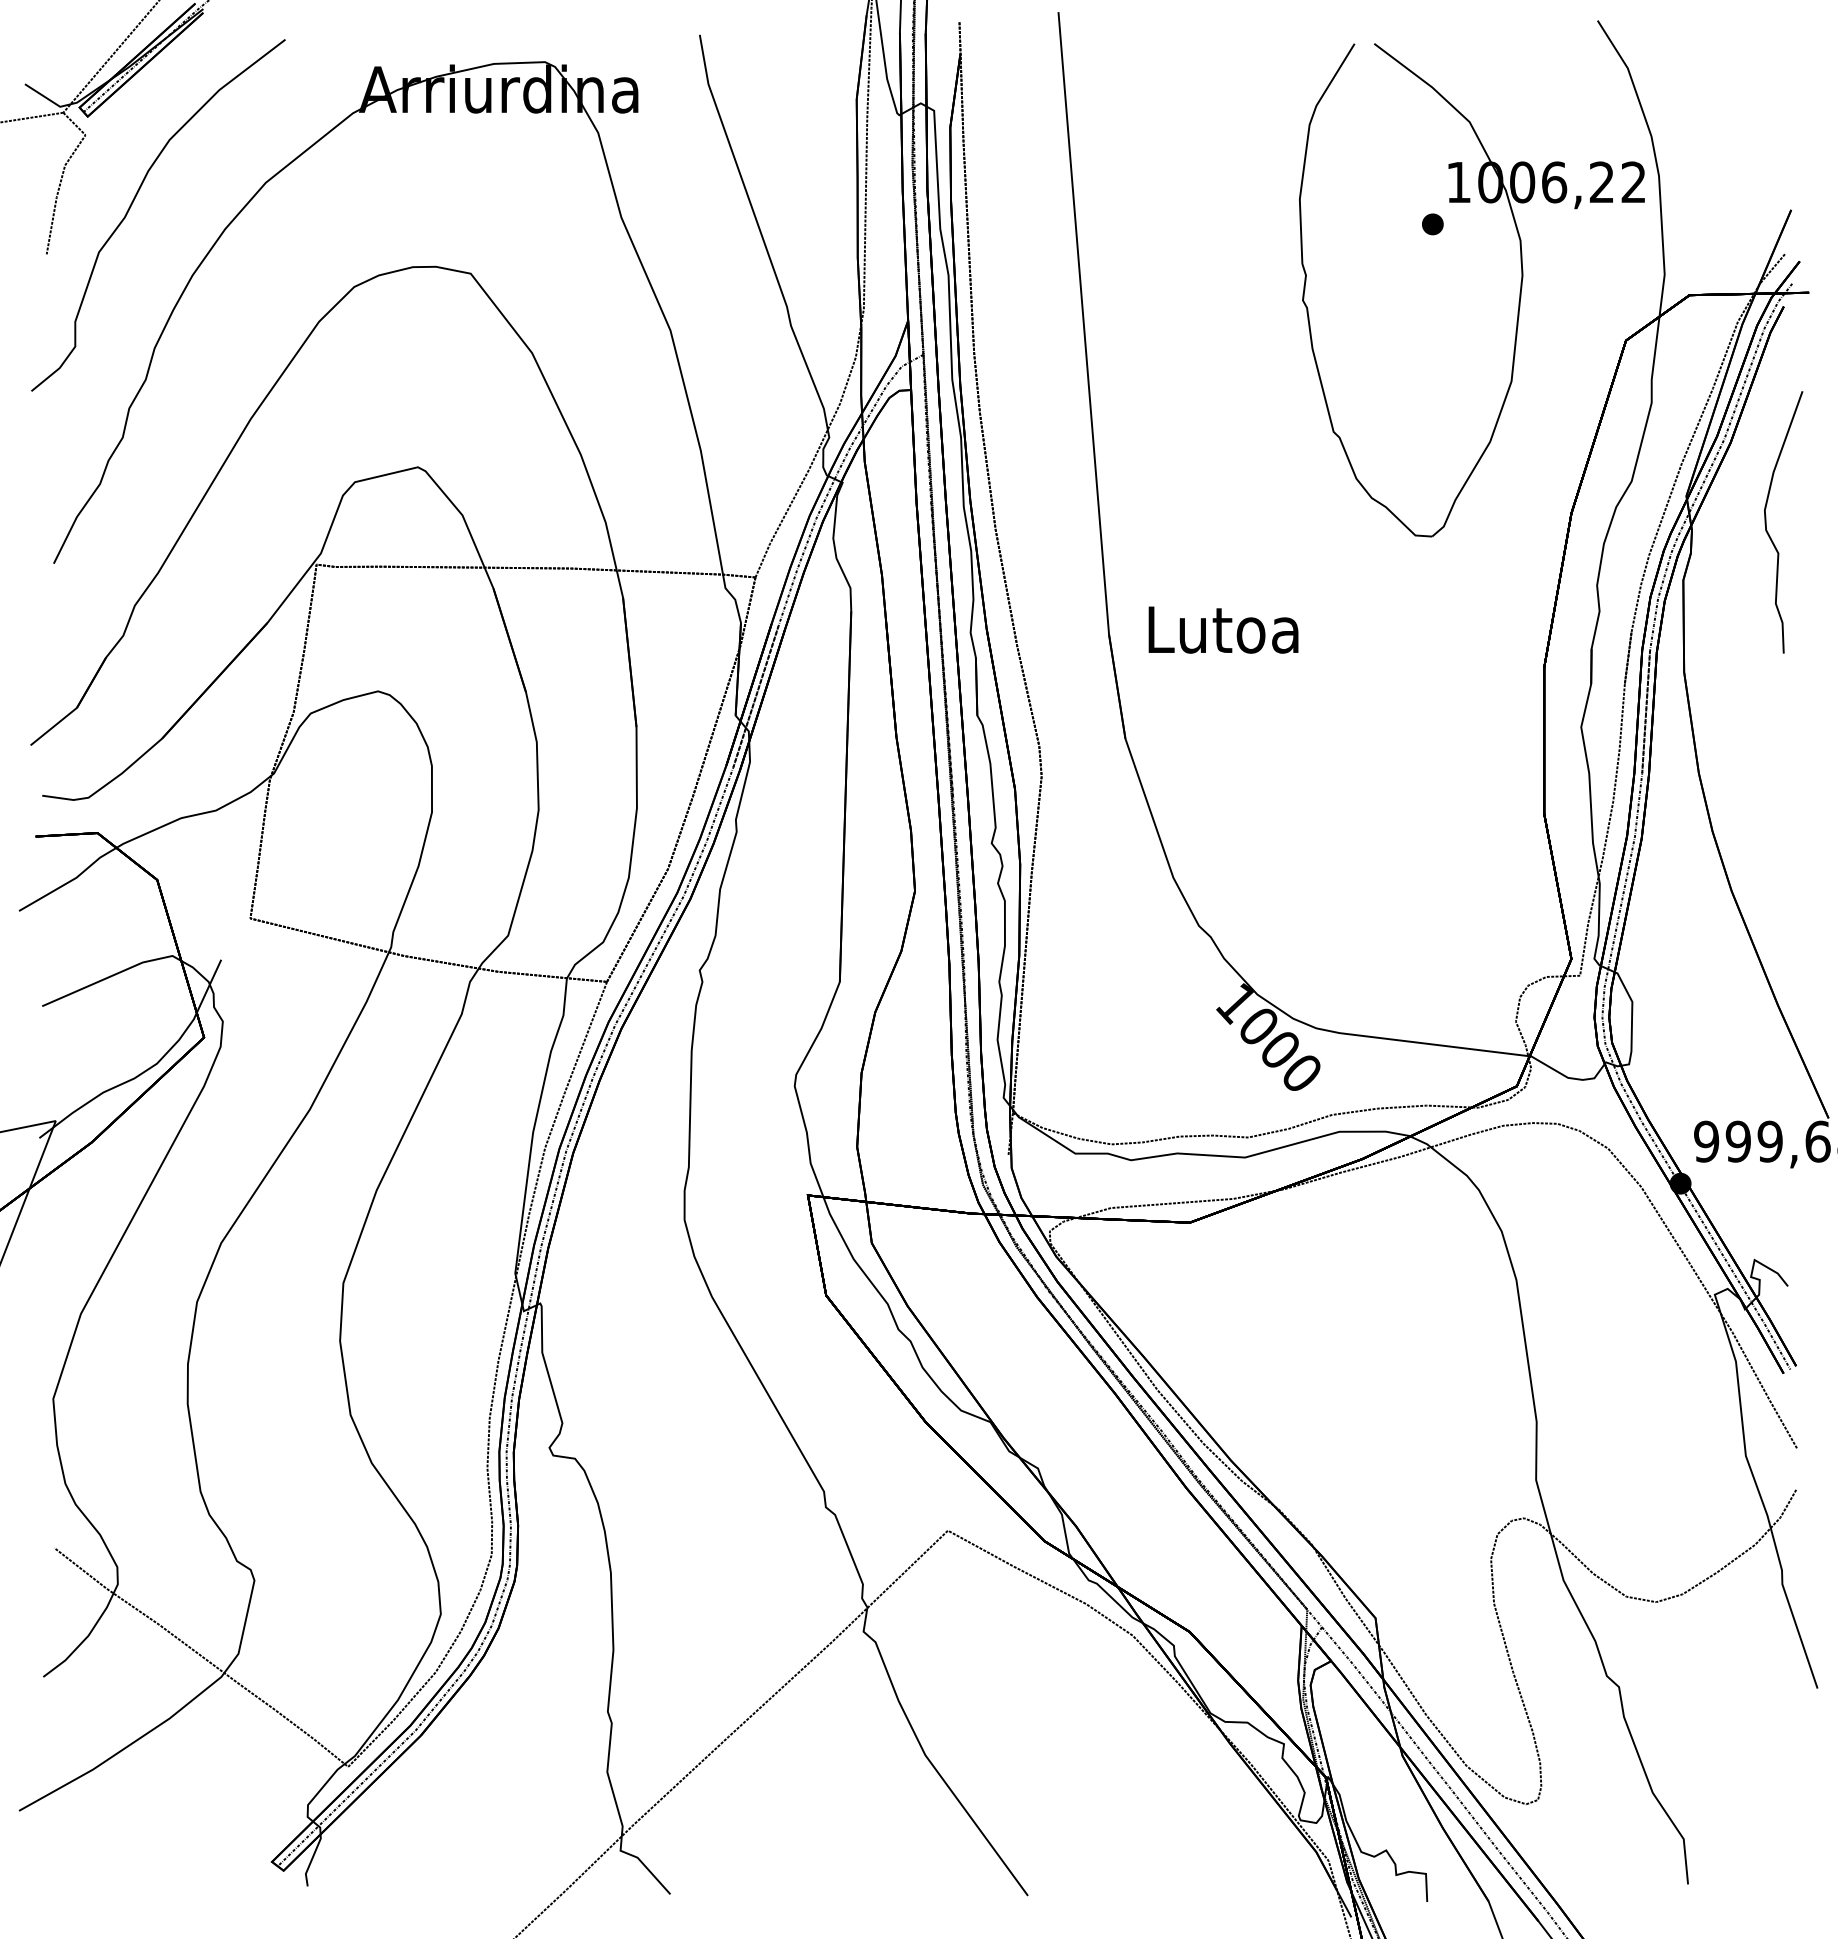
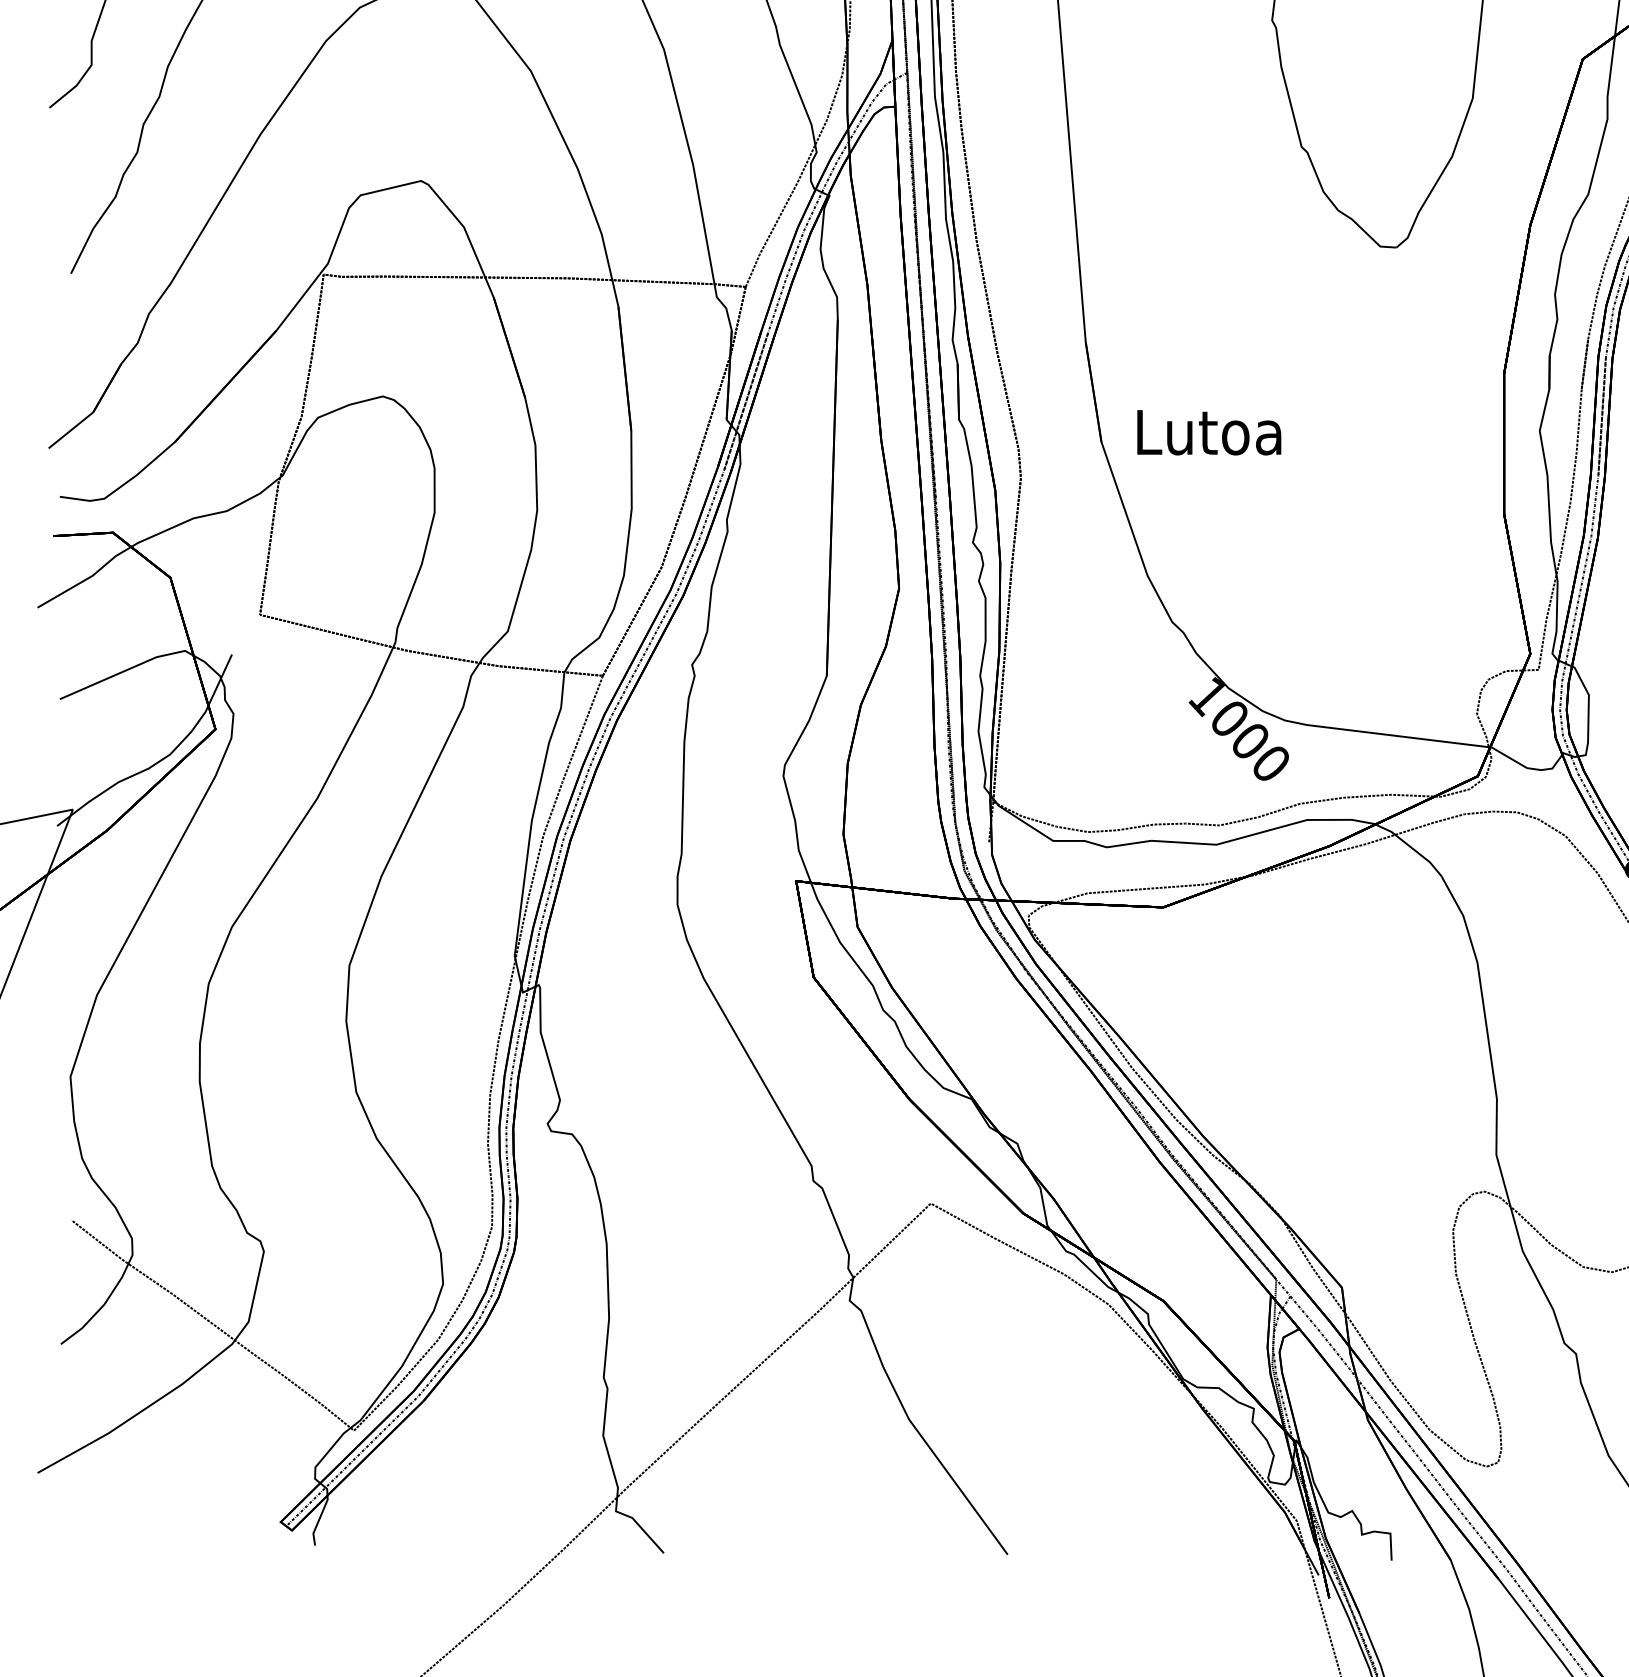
text: (1223, 629) -> (1209, 432), moved

